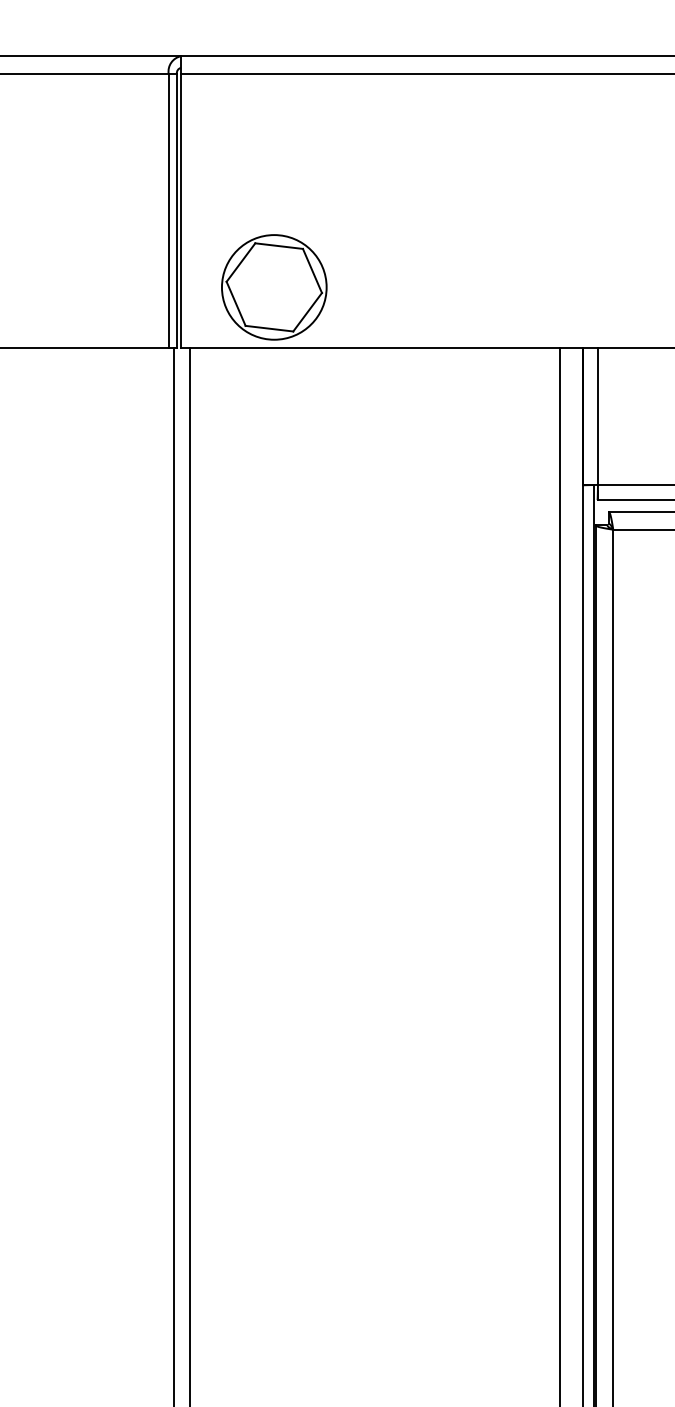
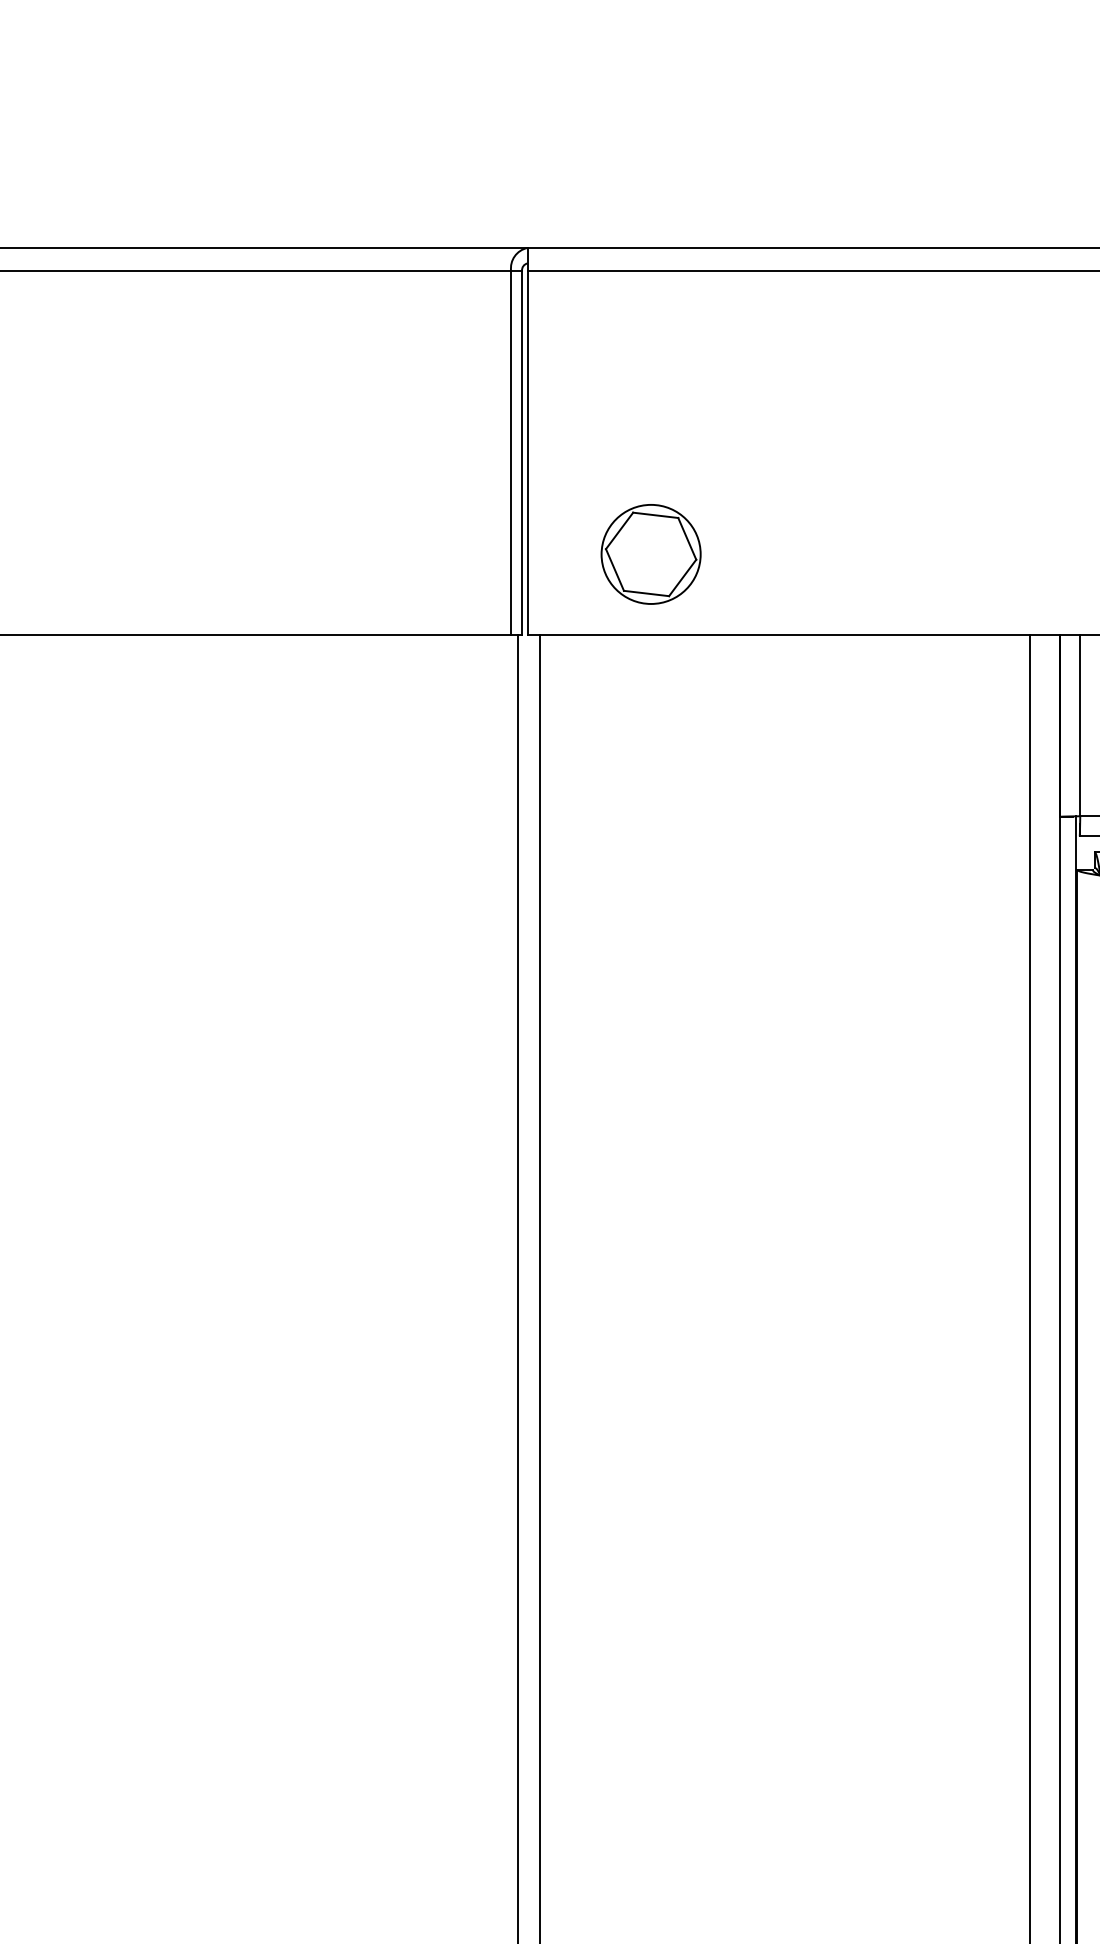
part: (273, 287) -> (650, 554), size x0.71

